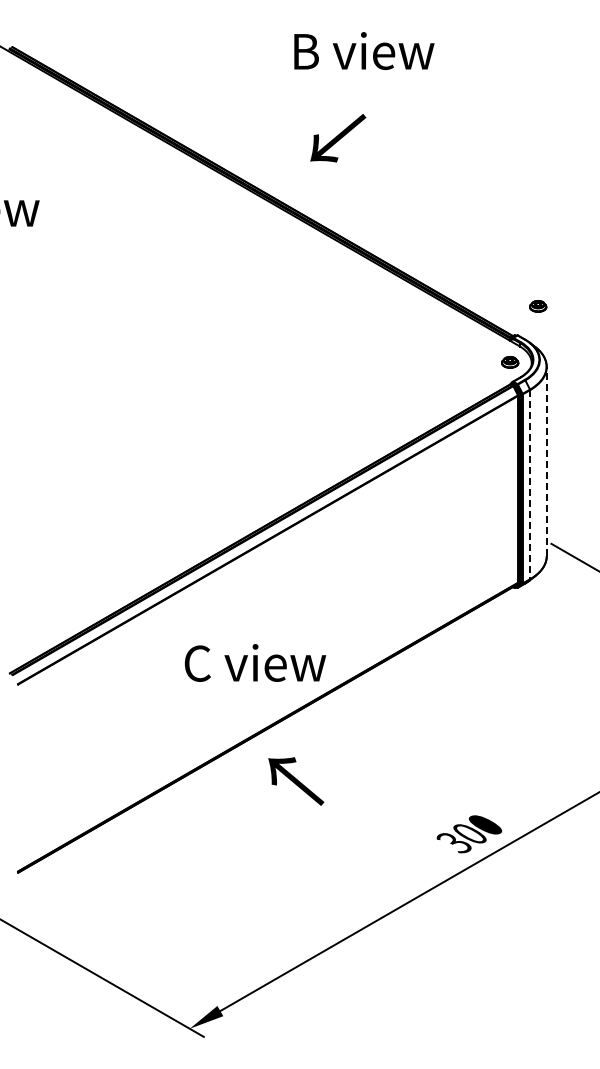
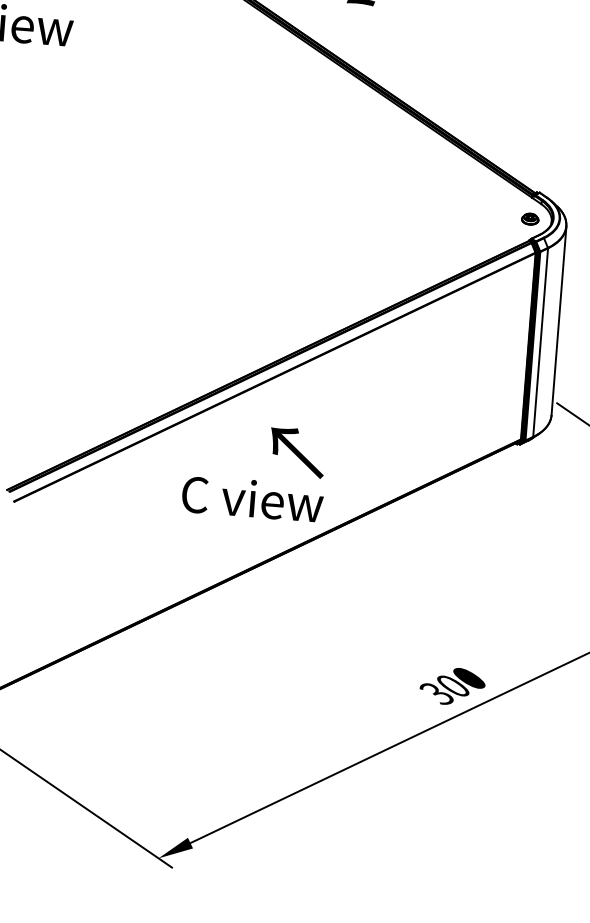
part: (538, 306) -> (562, 165), removed
line: (546, 461) -> (558, 320), dashed -> solid
line: (530, 484) -> (540, 342), dashed -> solid
text: (296, 781) -> (297, 452), moved

